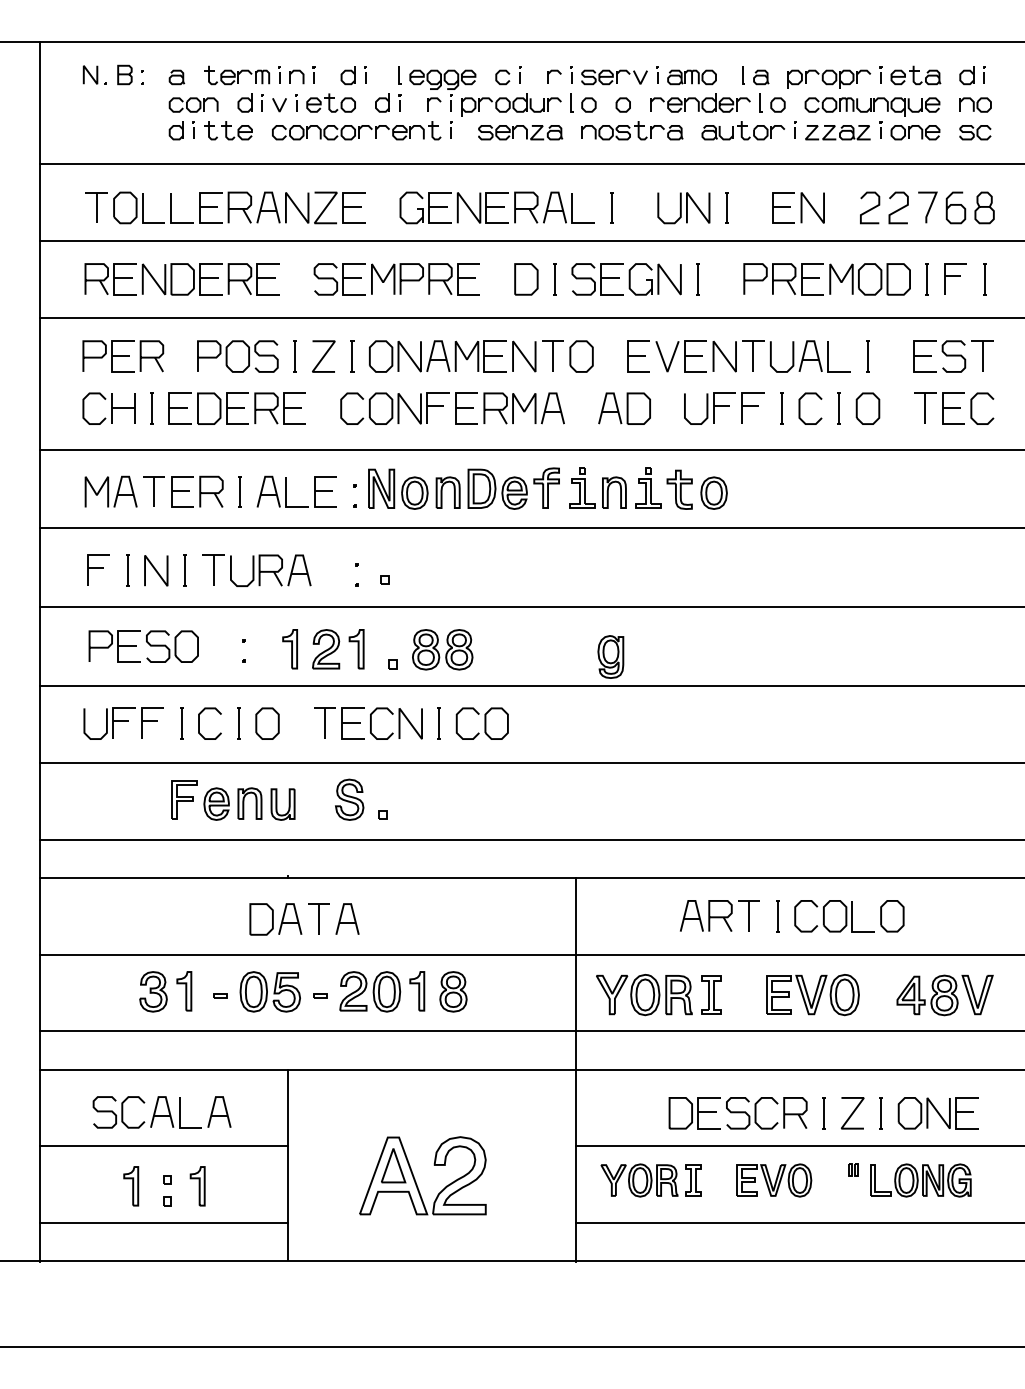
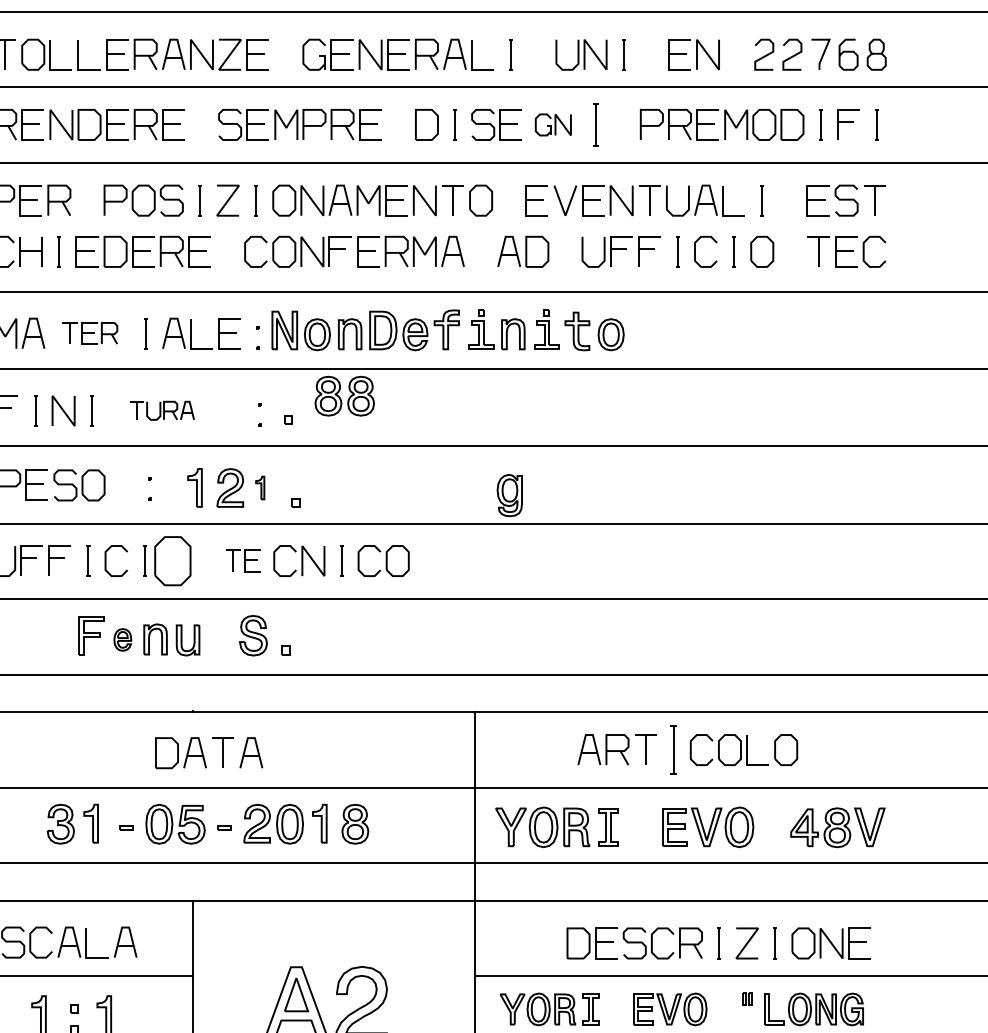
part: (654, 279) -> (552, 124), size x0.7
part: (697, 279) -> (594, 124), size x1.4
part: (183, 491) -> (90, 333), size x0.7
part: (256, 570) -> (161, 410), size x0.6
part: (356, 649) -> (260, 488), size x0.6
part: (442, 649) -> (344, 395), moved
part: (267, 723) -> (172, 560), size x1.6
part: (339, 723) -> (243, 560), size x0.7
part: (216, 803) -> (122, 639), size x0.7
part: (777, 916) -> (673, 750), size x1.6

